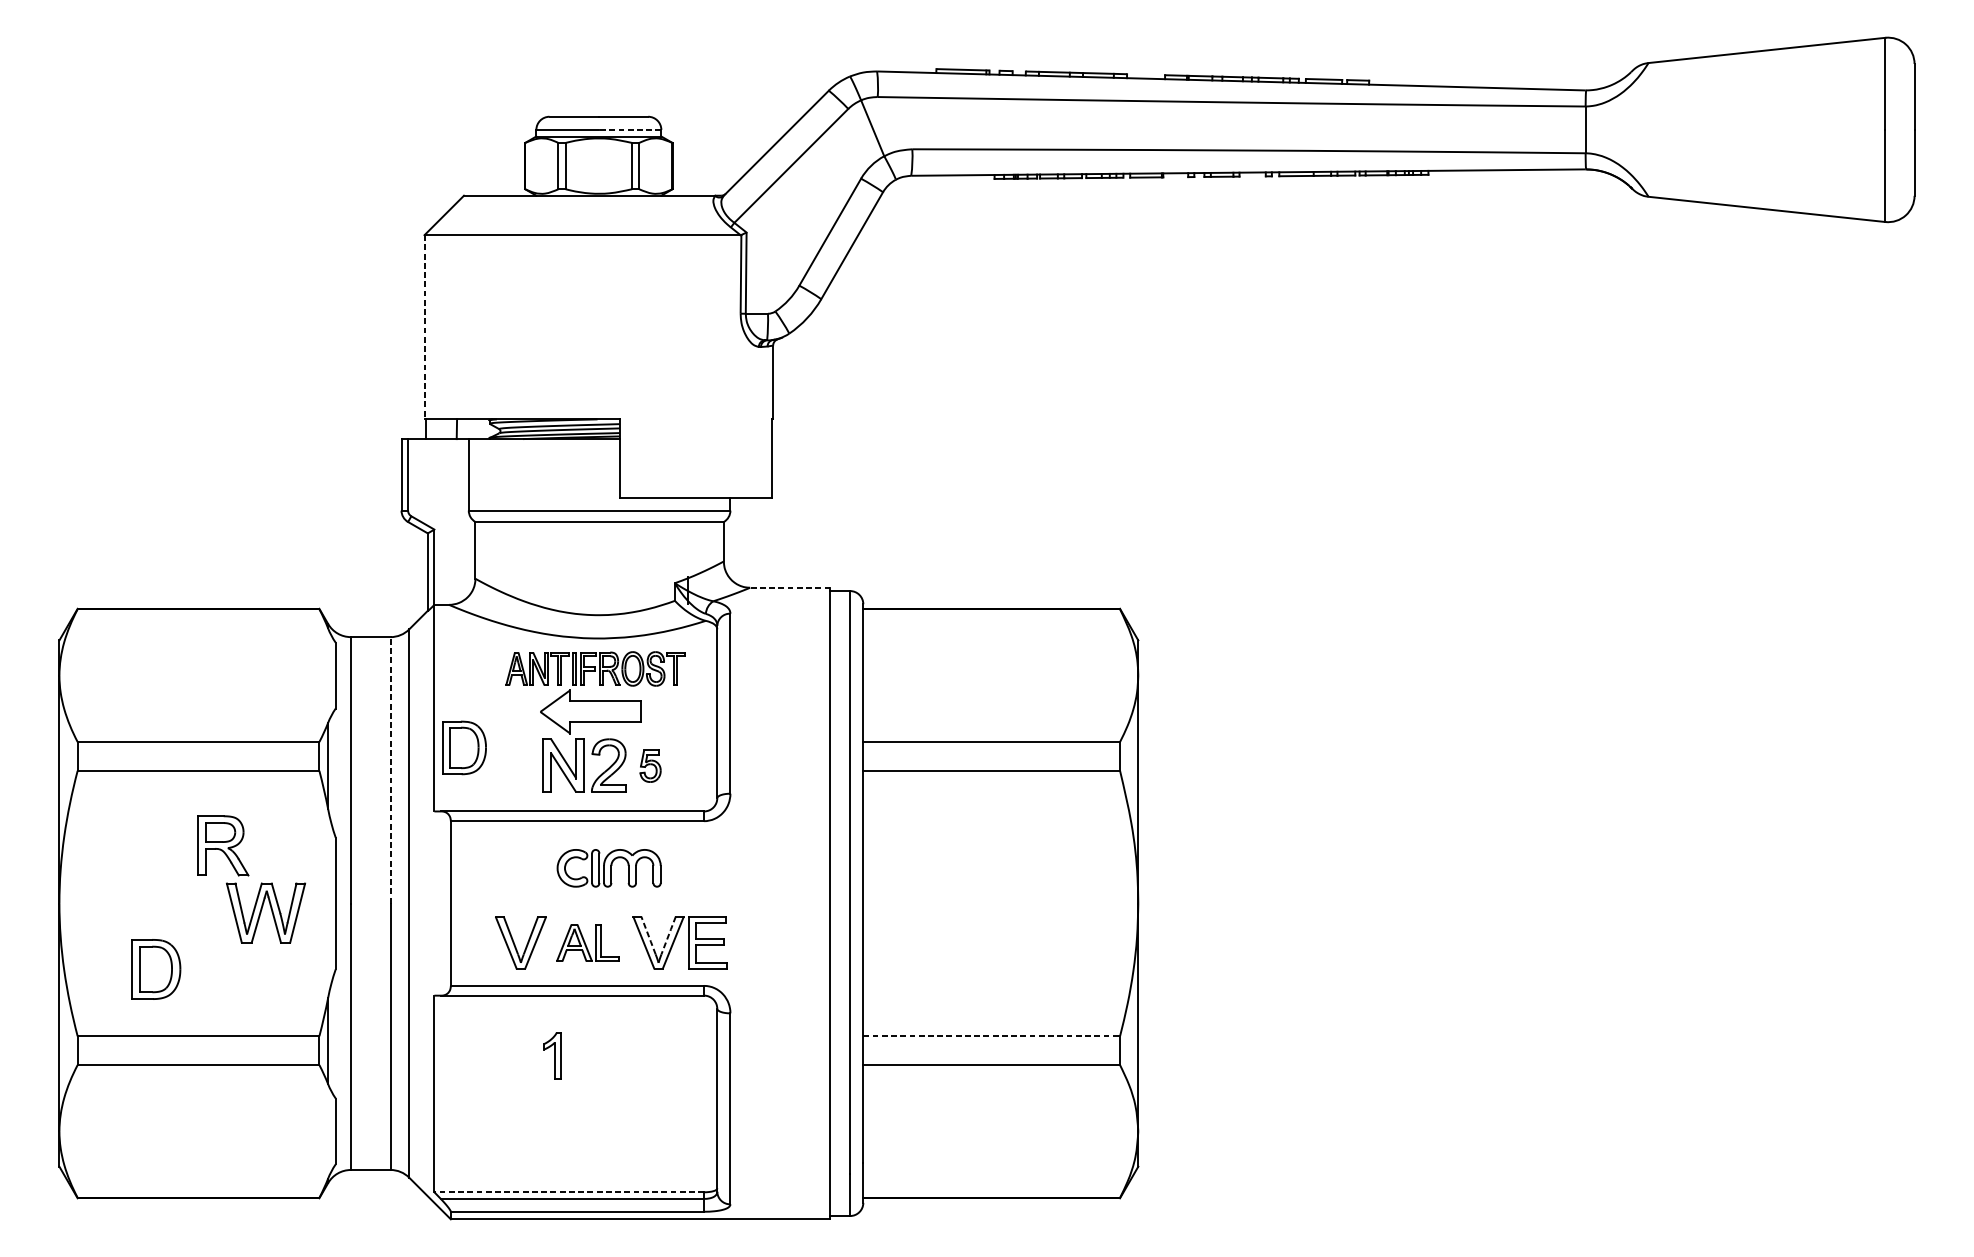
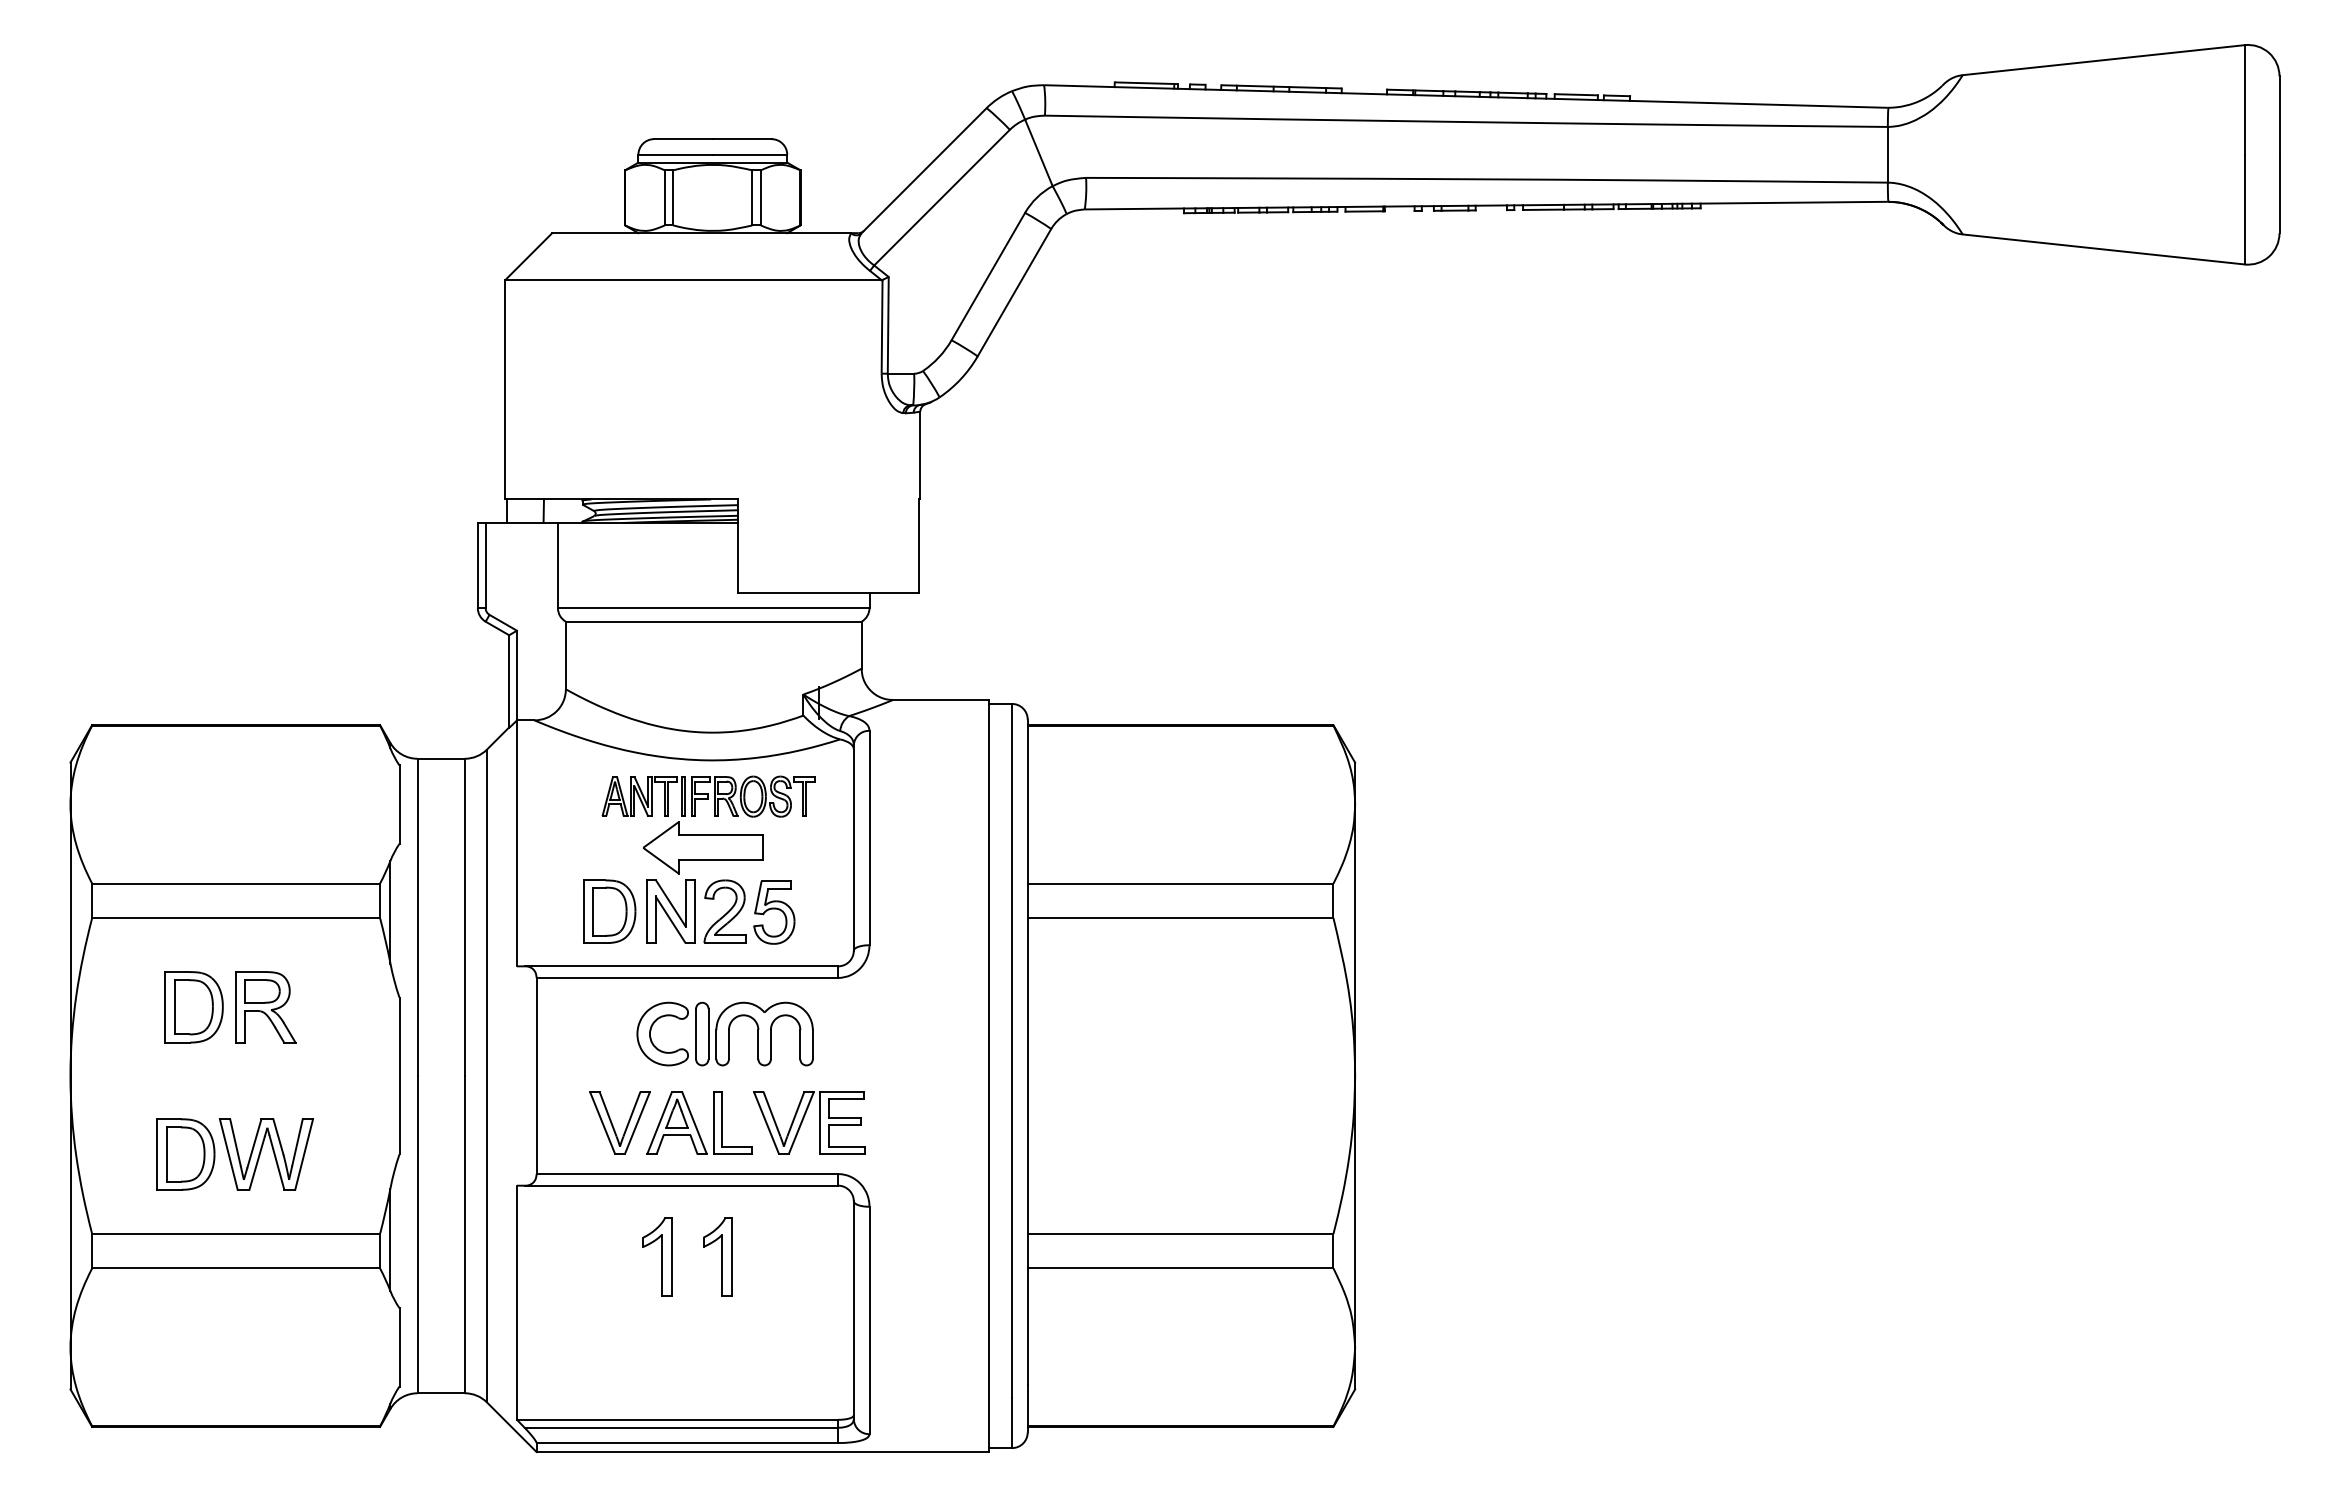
line: (629, 129) -> (749, 154), dashed -> solid
line: (424, 327) -> (505, 389), dashed -> solid
line: (790, 588) -> (940, 700), dashed -> solid
part: (464, 747) -> (609, 911), moved
part: (650, 766) -> (774, 912), size x1.67
line: (390, 770) -> (464, 917), dashed -> solid
part: (162, 846) -> (193, 1007), added
part: (608, 867) -> (724, 1033), size x1.43
part: (266, 913) -> (266, 1154), moved
line: (648, 935) -> (771, 1113), dashed -> solid
line: (669, 935) -> (796, 1113), dashed -> solid
part: (587, 942) -> (699, 1122), size x1.43
line: (991, 1036) -> (1180, 1234), dashed -> solid
part: (552, 1055) -> (657, 1256), size x1.43
part: (602, 1055) -> (717, 1256), added
line: (569, 1192) -> (677, 1419), dashed -> solid

